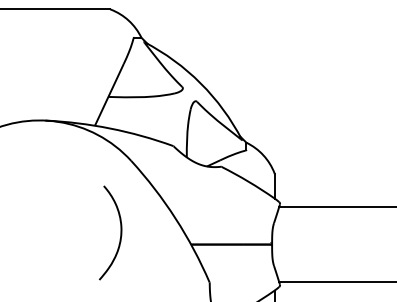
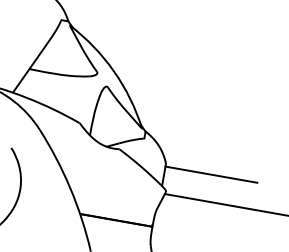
line: (325, 176) -> (210, 174), added

